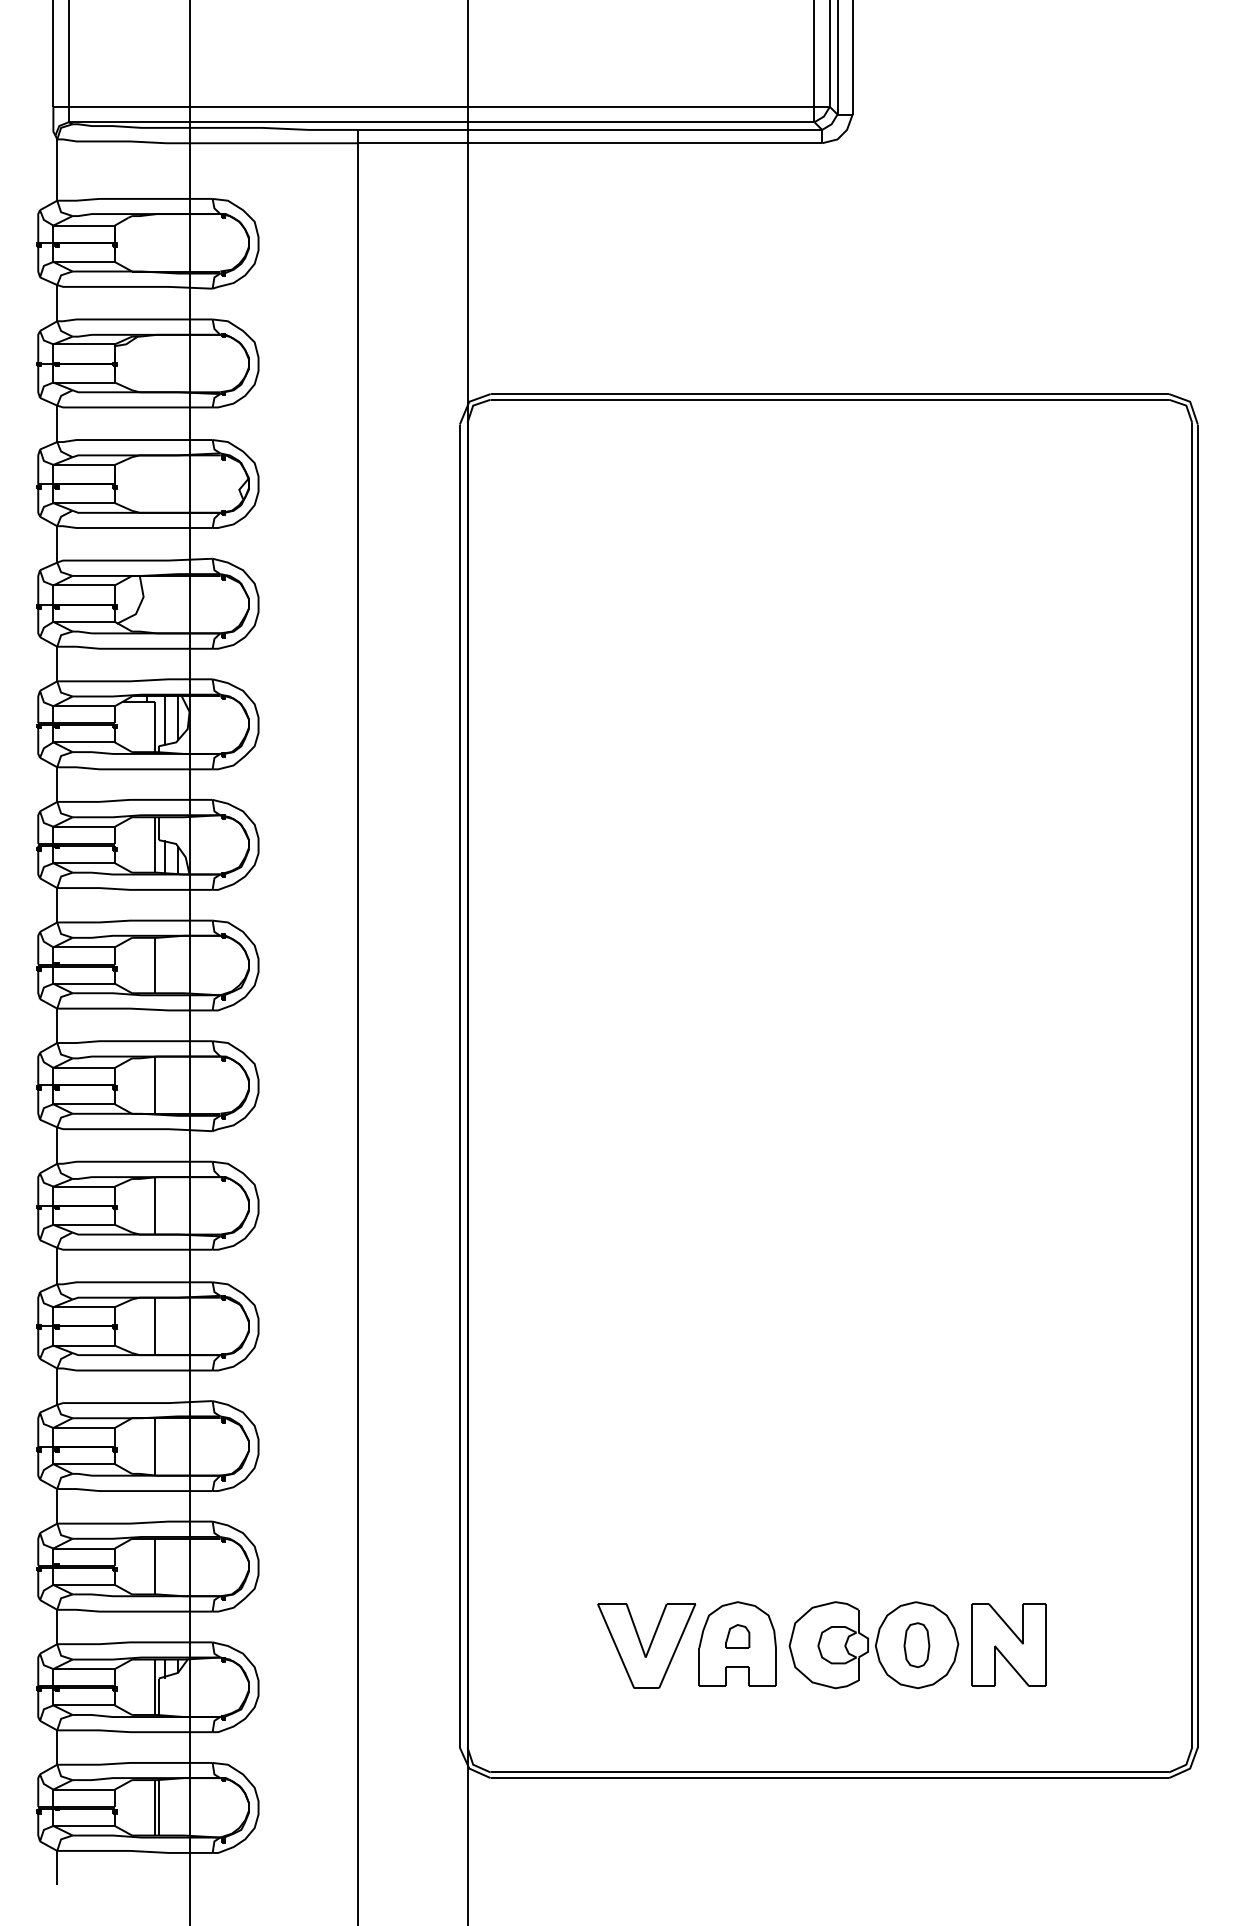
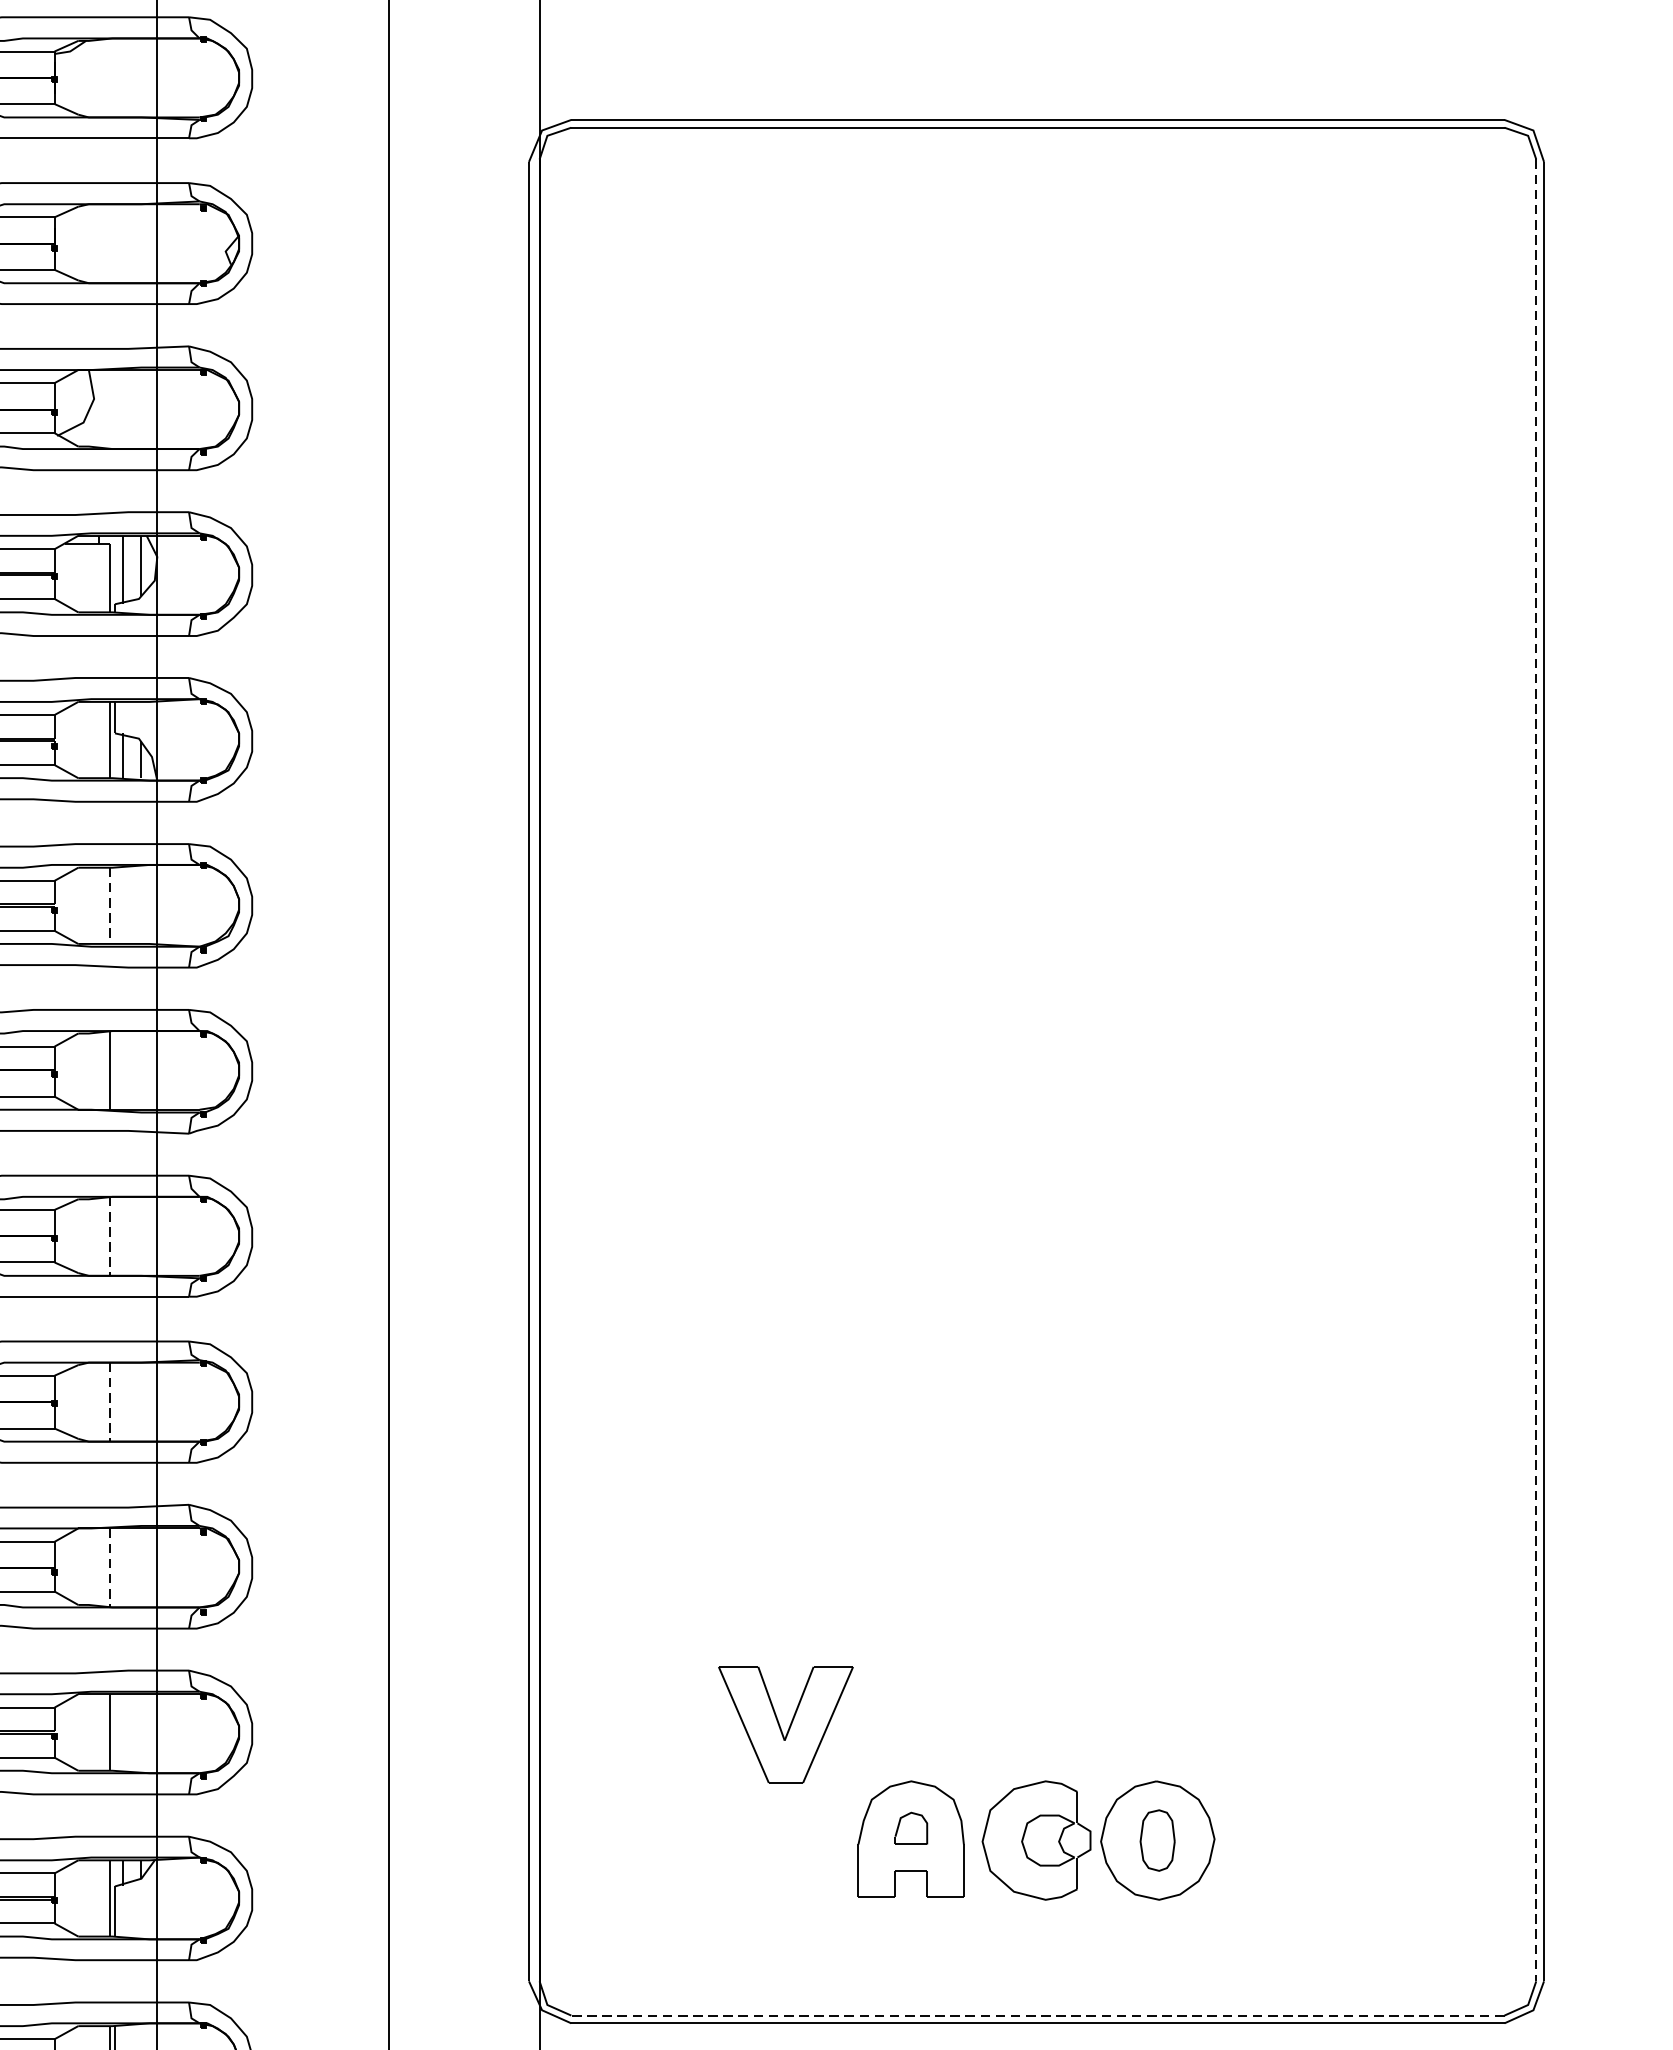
line: (155, 965) -> (110, 905), solid -> dashed
line: (1192, 1085) -> (1536, 1070), solid -> dashed
line: (155, 1205) -> (110, 1235), solid -> dashed
line: (155, 1326) -> (110, 1402), solid -> dashed
line: (155, 1446) -> (110, 1567), solid -> dashed
part: (1008, 1644) -> (1283, 1839), removed
part: (646, 1645) -> (785, 1724), moved
line: (829, 1772) -> (1037, 2015), solid -> dashed

